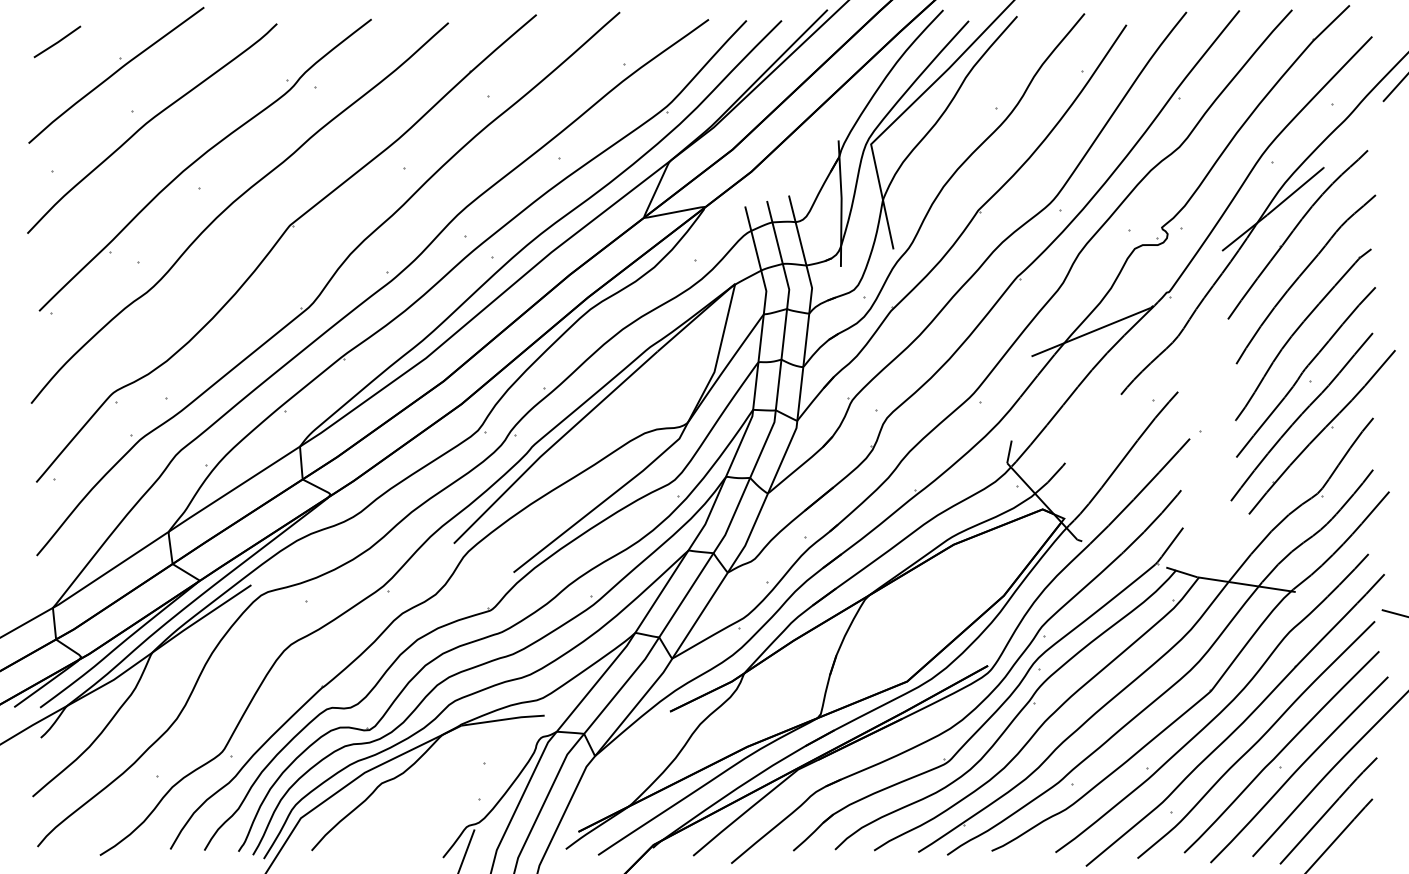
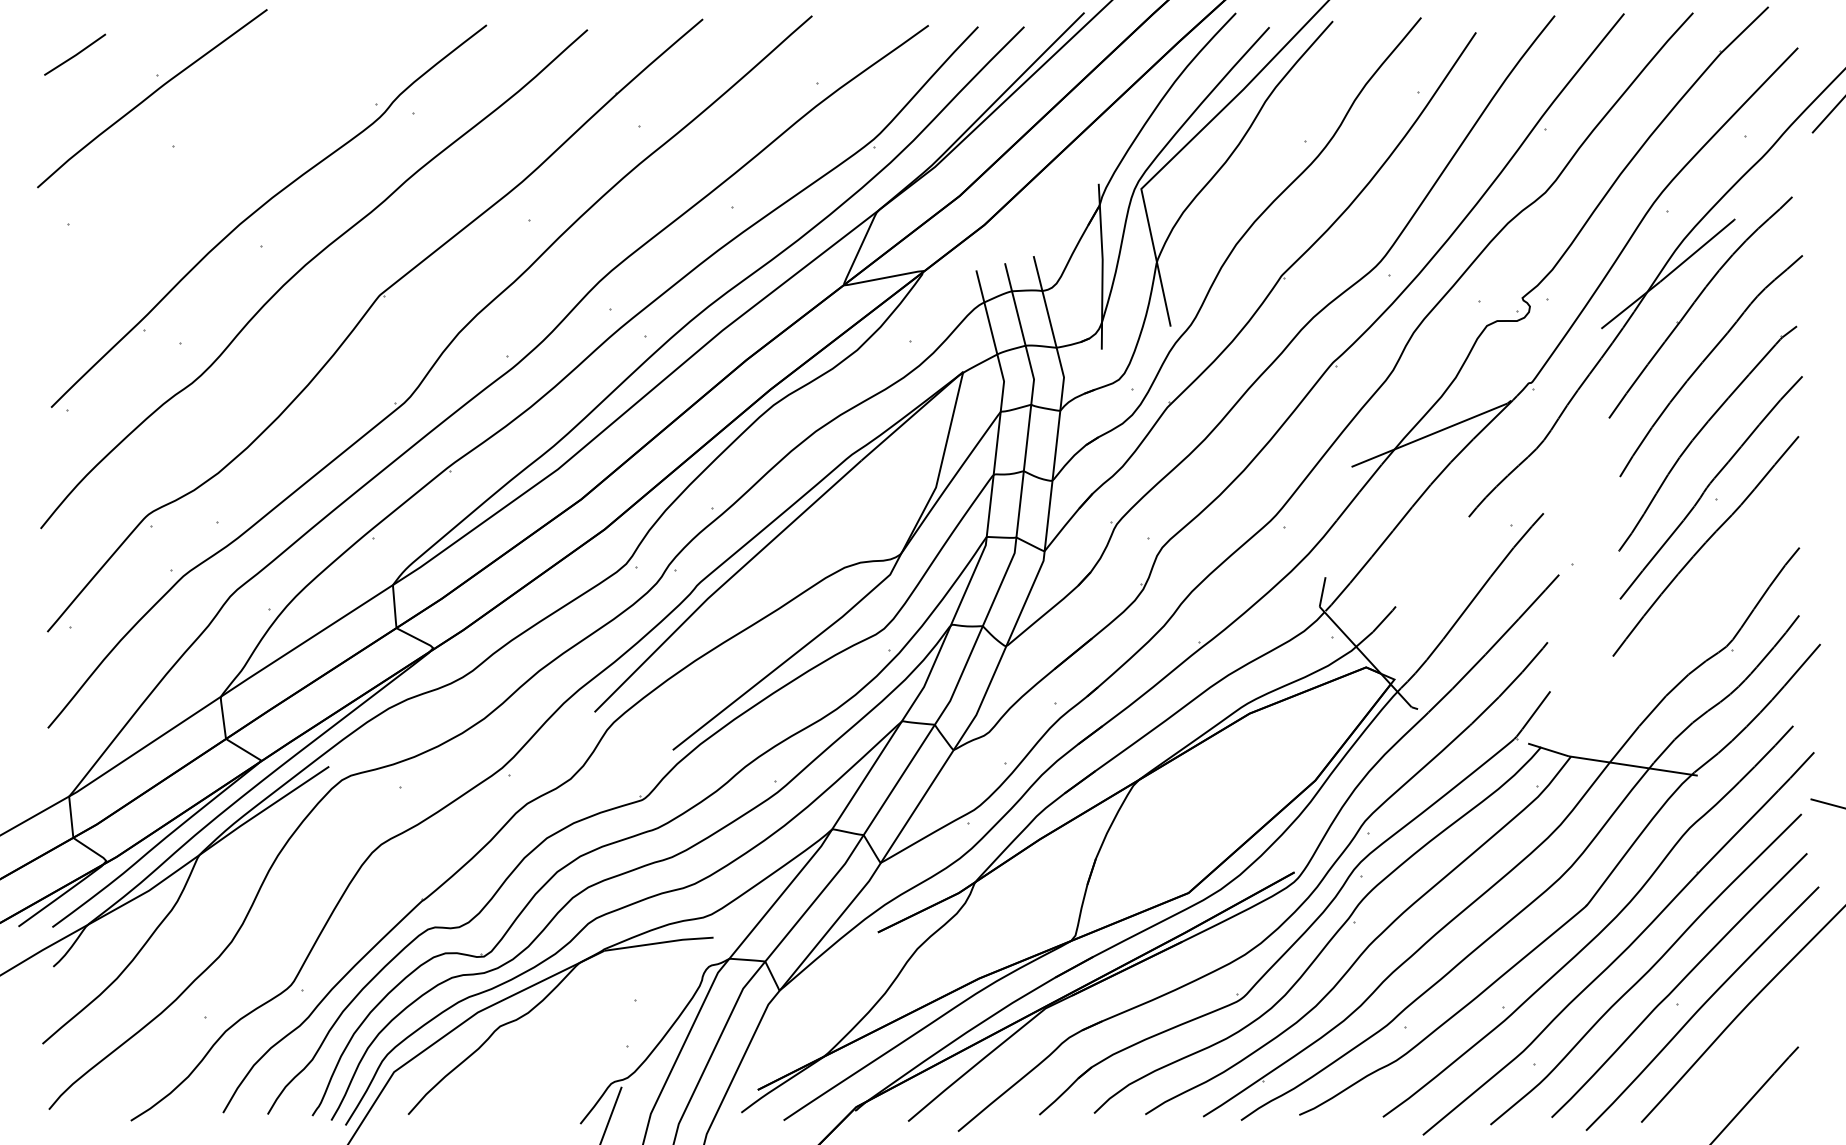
curve: (147, 123) -> (193, 161), removed
part: (1322, 432) -> (1732, 566), removed
curve: (1328, 810) -> (1740, 1062), removed

